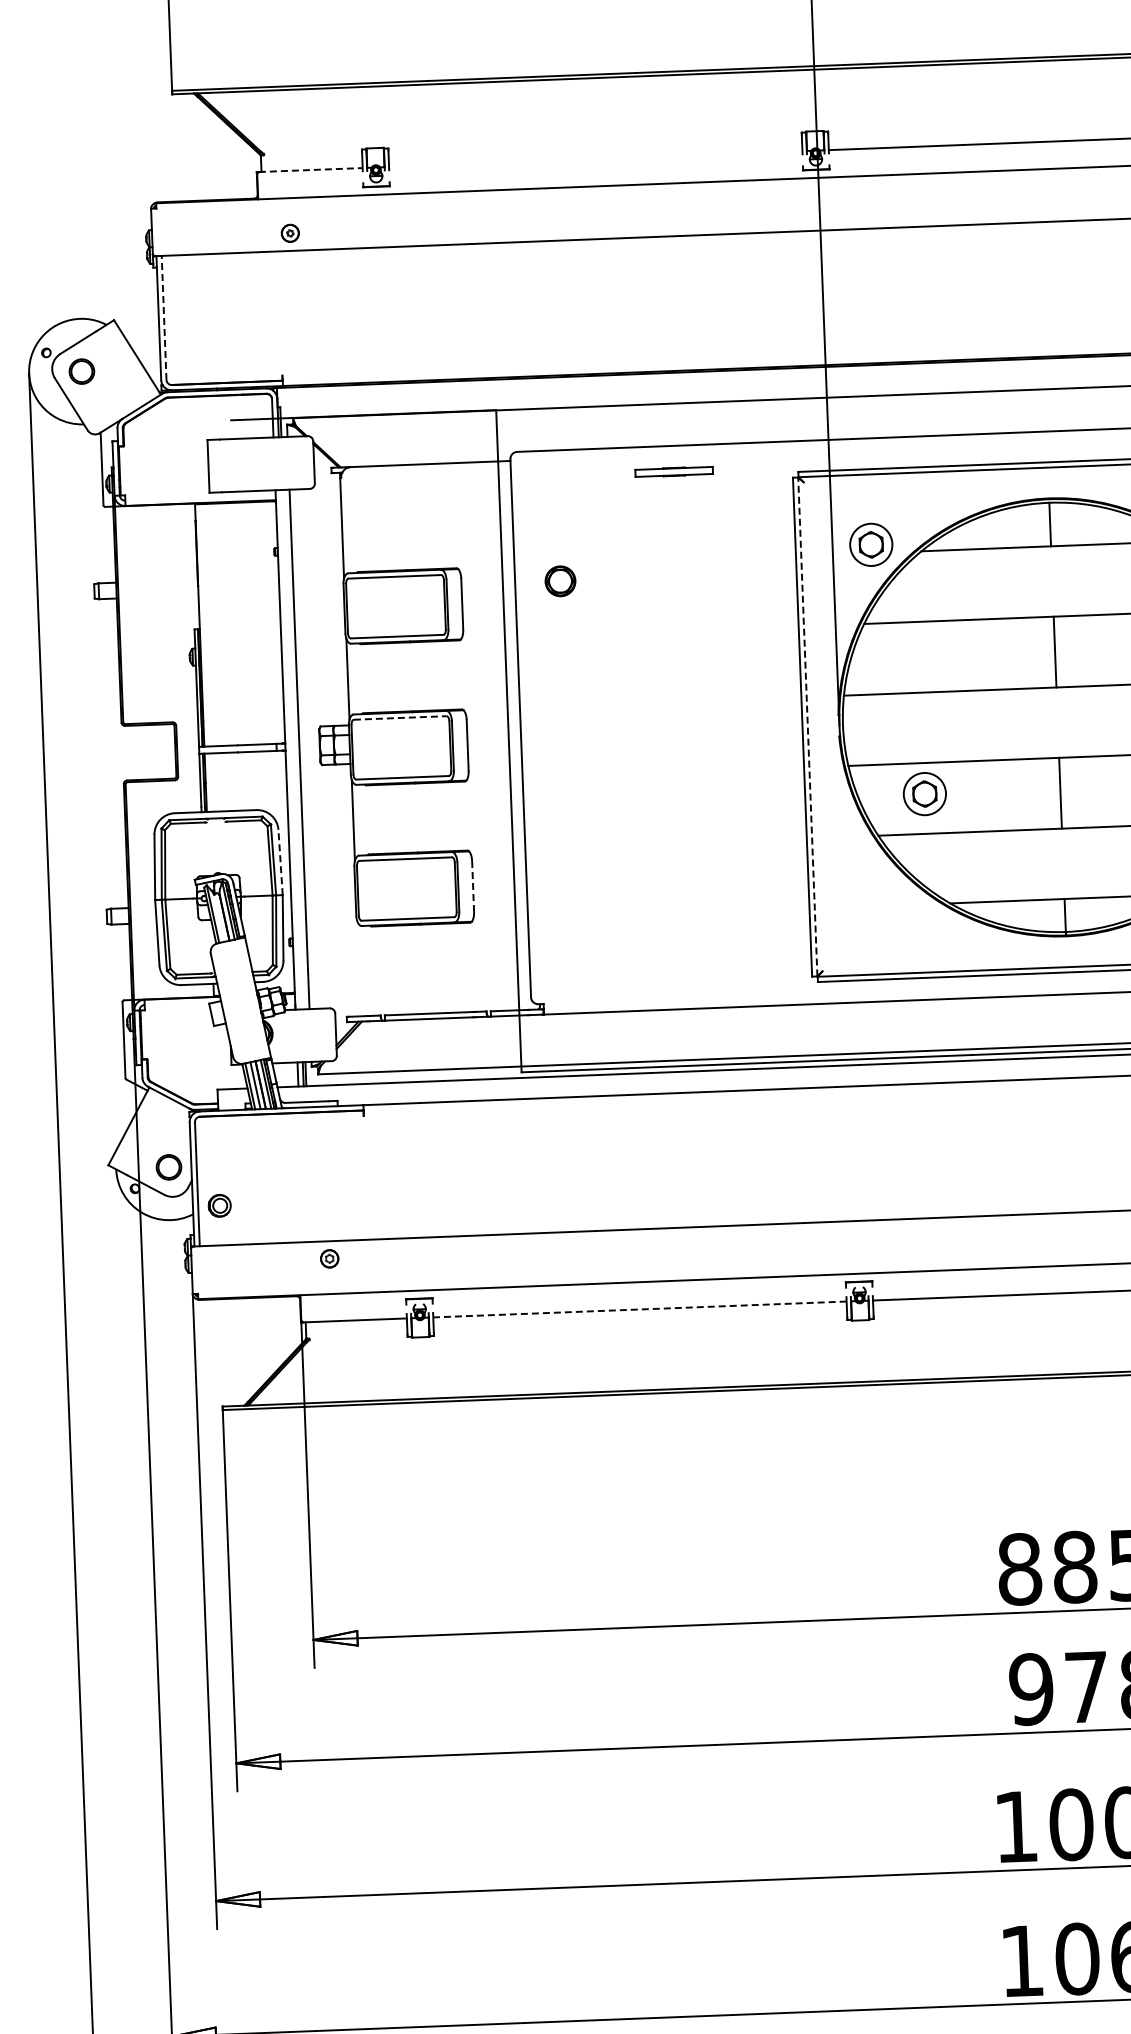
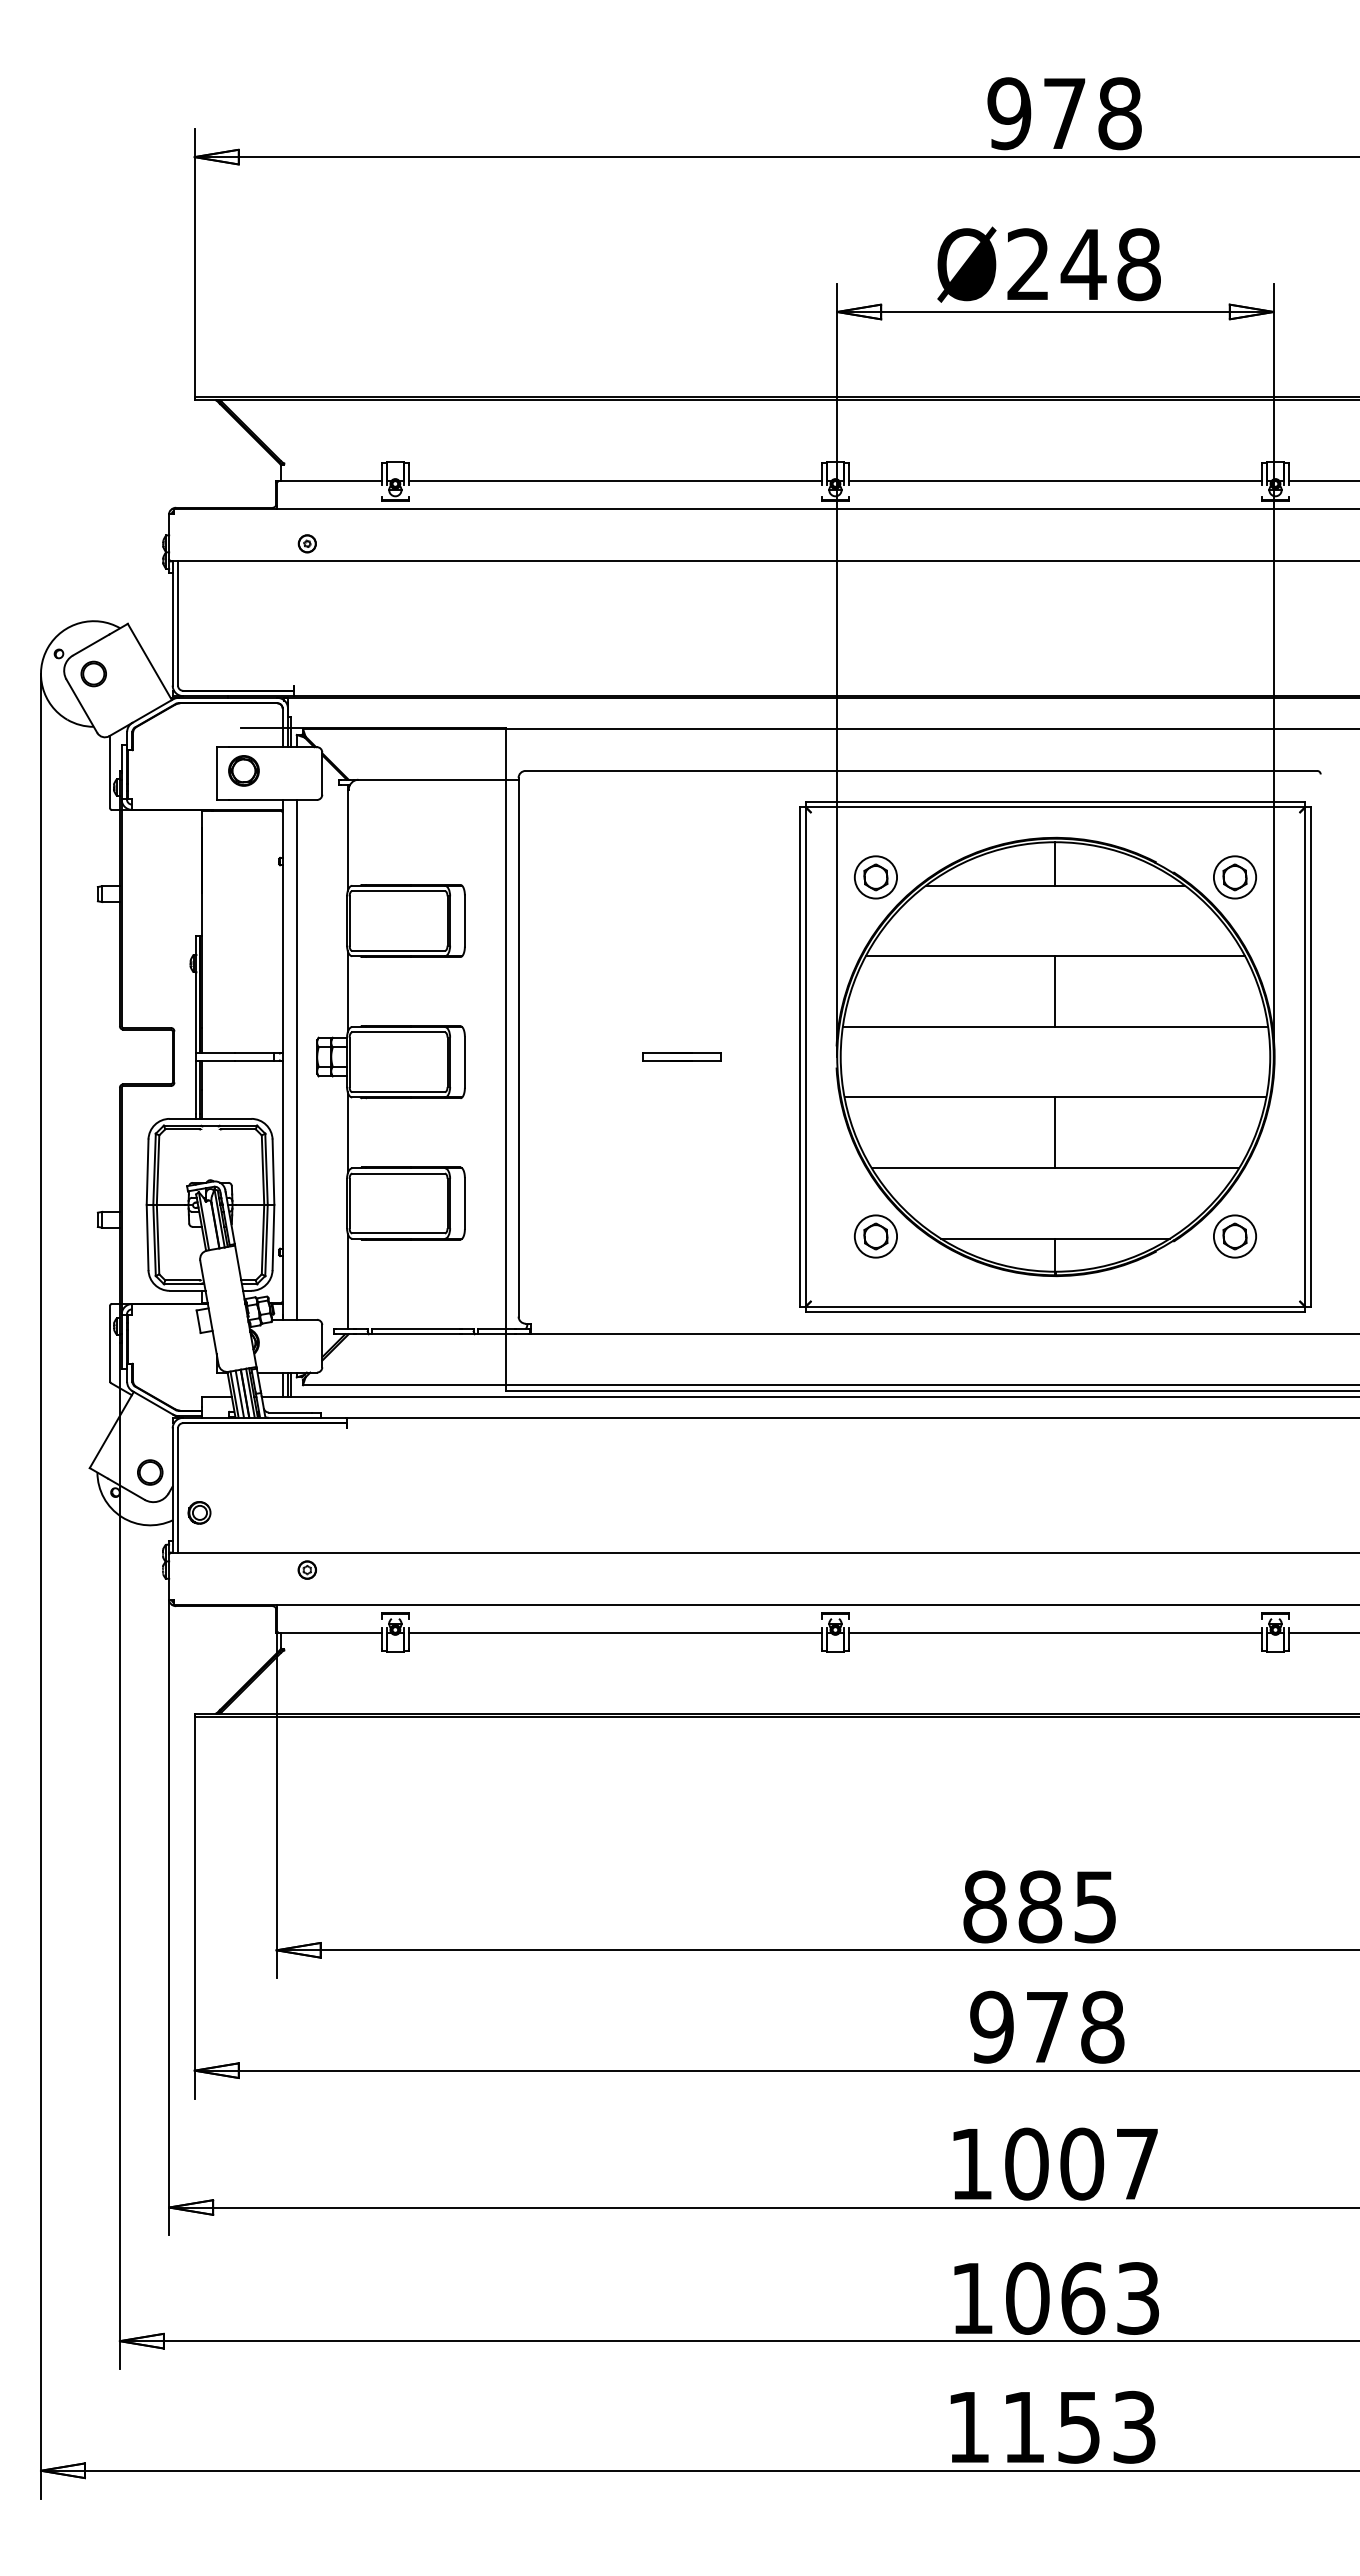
line: (595, 159) -> (615, 481), added
line: (311, 170) -> (330, 481), dashed -> solid
line: (163, 317) -> (177, 623), dashed -> solid
part: (673, 471) -> (681, 1056), moved
part: (560, 580) -> (243, 770), moved
line: (401, 718) -> (399, 1032), dashed -> solid
line: (807, 726) -> (805, 1056), dashed -> solid
part: (924, 794) -> (875, 1236), moved
line: (280, 862) -> (273, 1172), dashed -> solid
line: (472, 886) -> (464, 1203), dashed -> solid
line: (358, 967) -> (347, 1280), added
line: (640, 1309) -> (615, 1632), dashed -> solid

